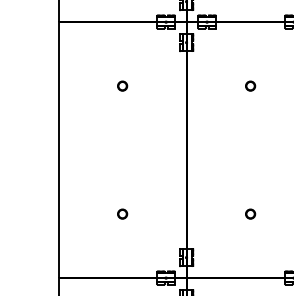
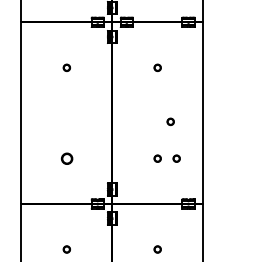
part: (268, 161) -> (170, 121), added
part: (122, 213) -> (66, 158), size x1.6
part: (277, 213) -> (176, 158), added

